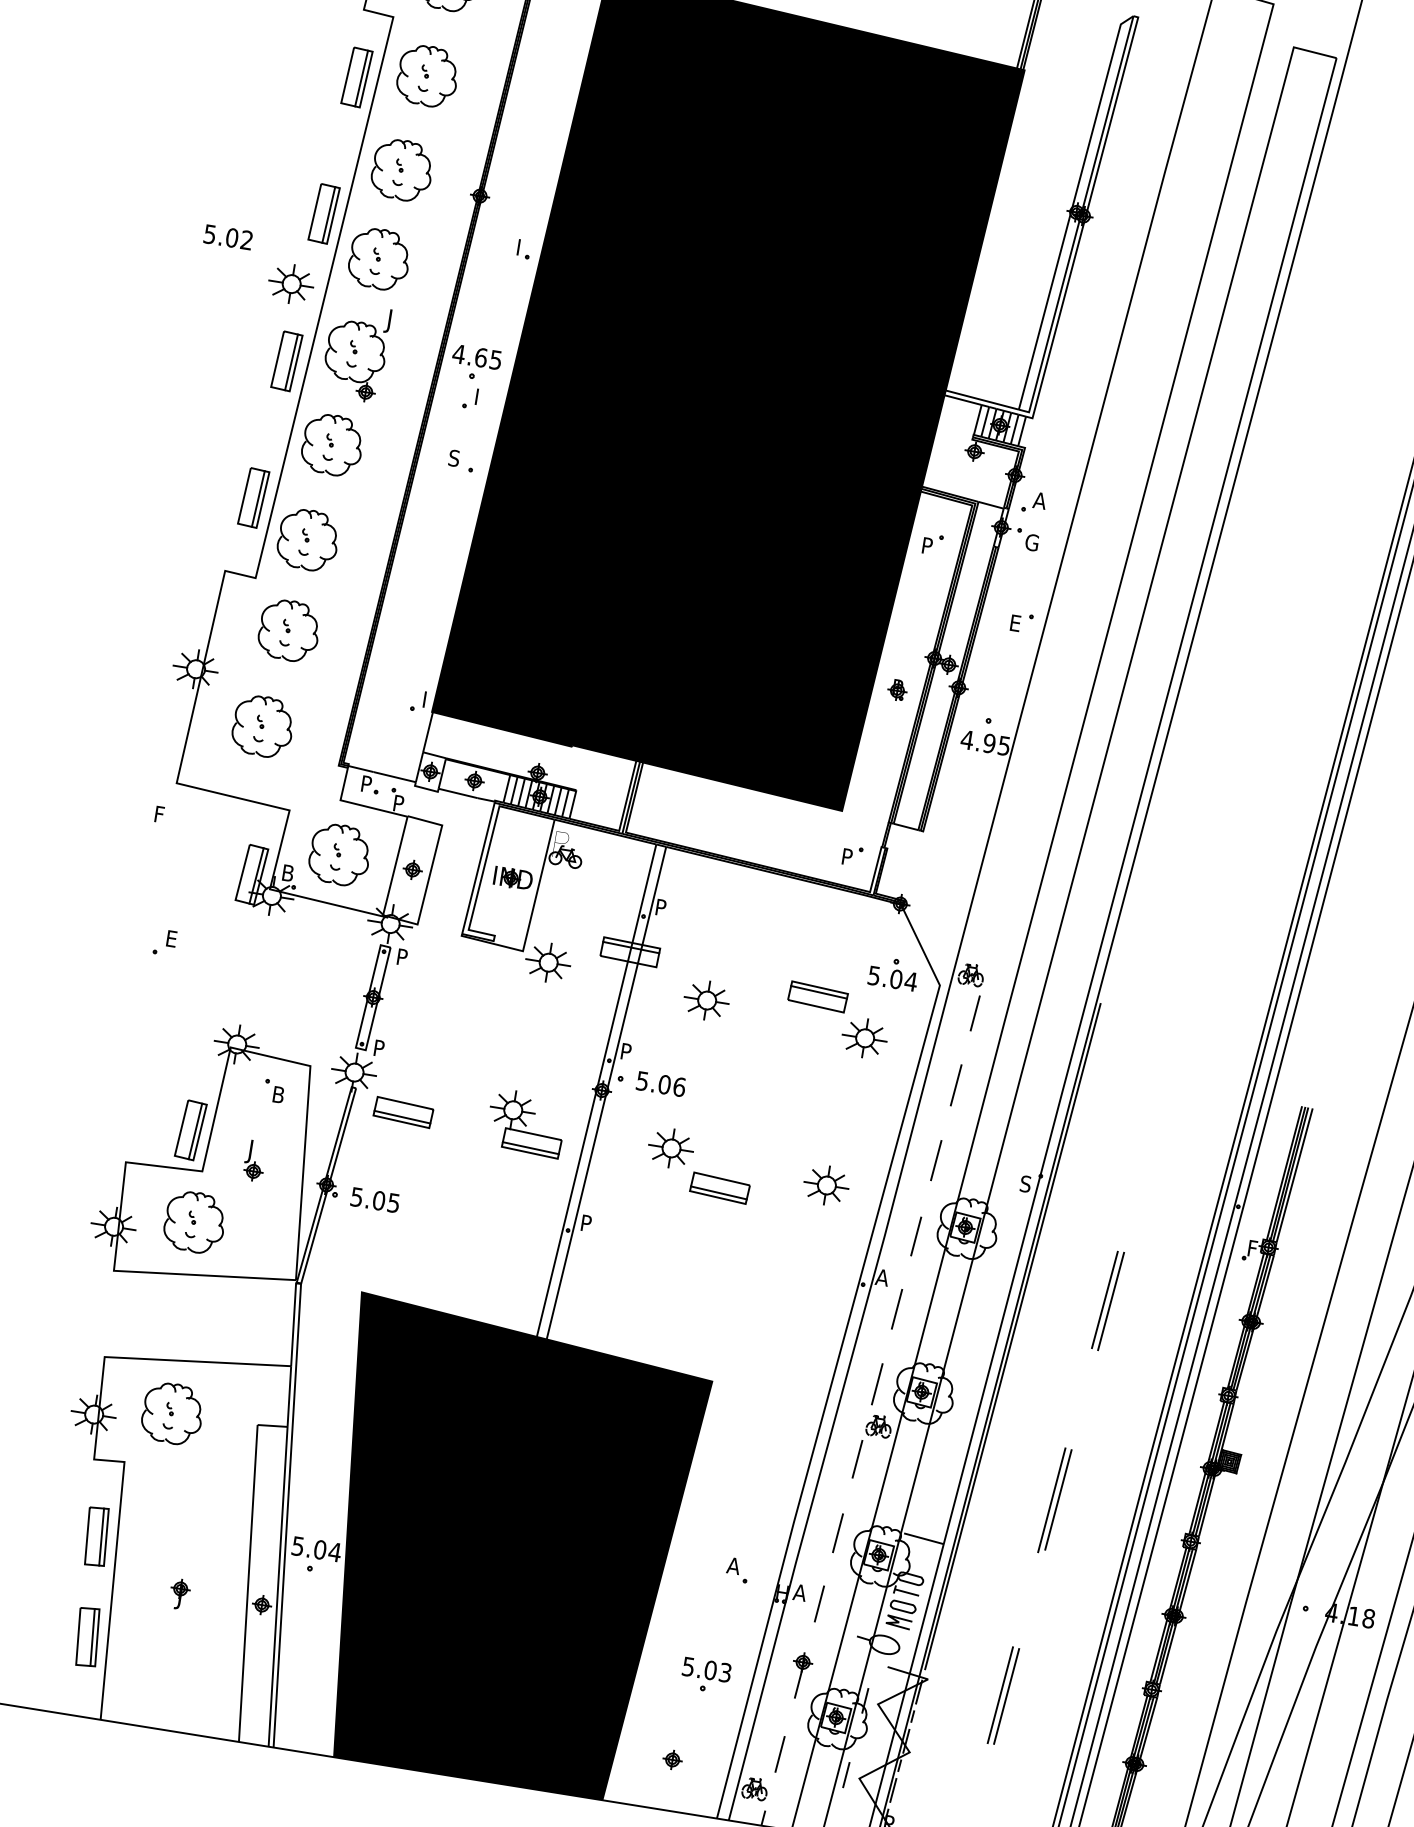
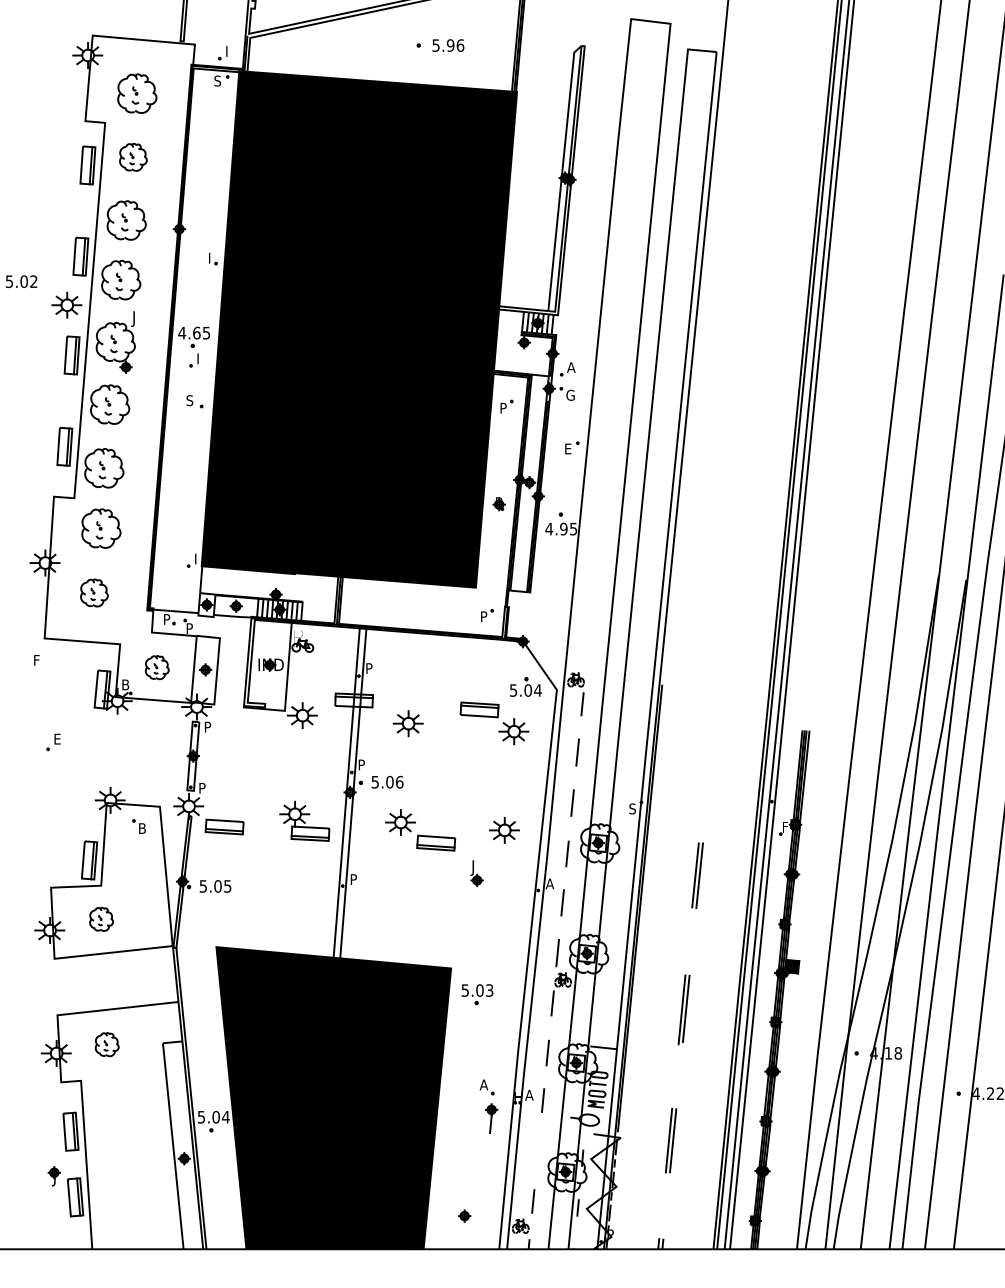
part: (427, 76) -> (133, 157), size x0.7
part: (263, 725) -> (94, 592), size x0.7
part: (340, 854) -> (157, 667), size x0.6
part: (254, 1160) -> (476, 873), moved
part: (194, 1222) -> (101, 919), size x0.6
part: (173, 1413) -> (107, 1044), size x0.6
part: (178, 1594) -> (53, 1176), moved
part: (706, 1675) -> (477, 994), moved
part: (800, 1675) -> (491, 1118), moved

